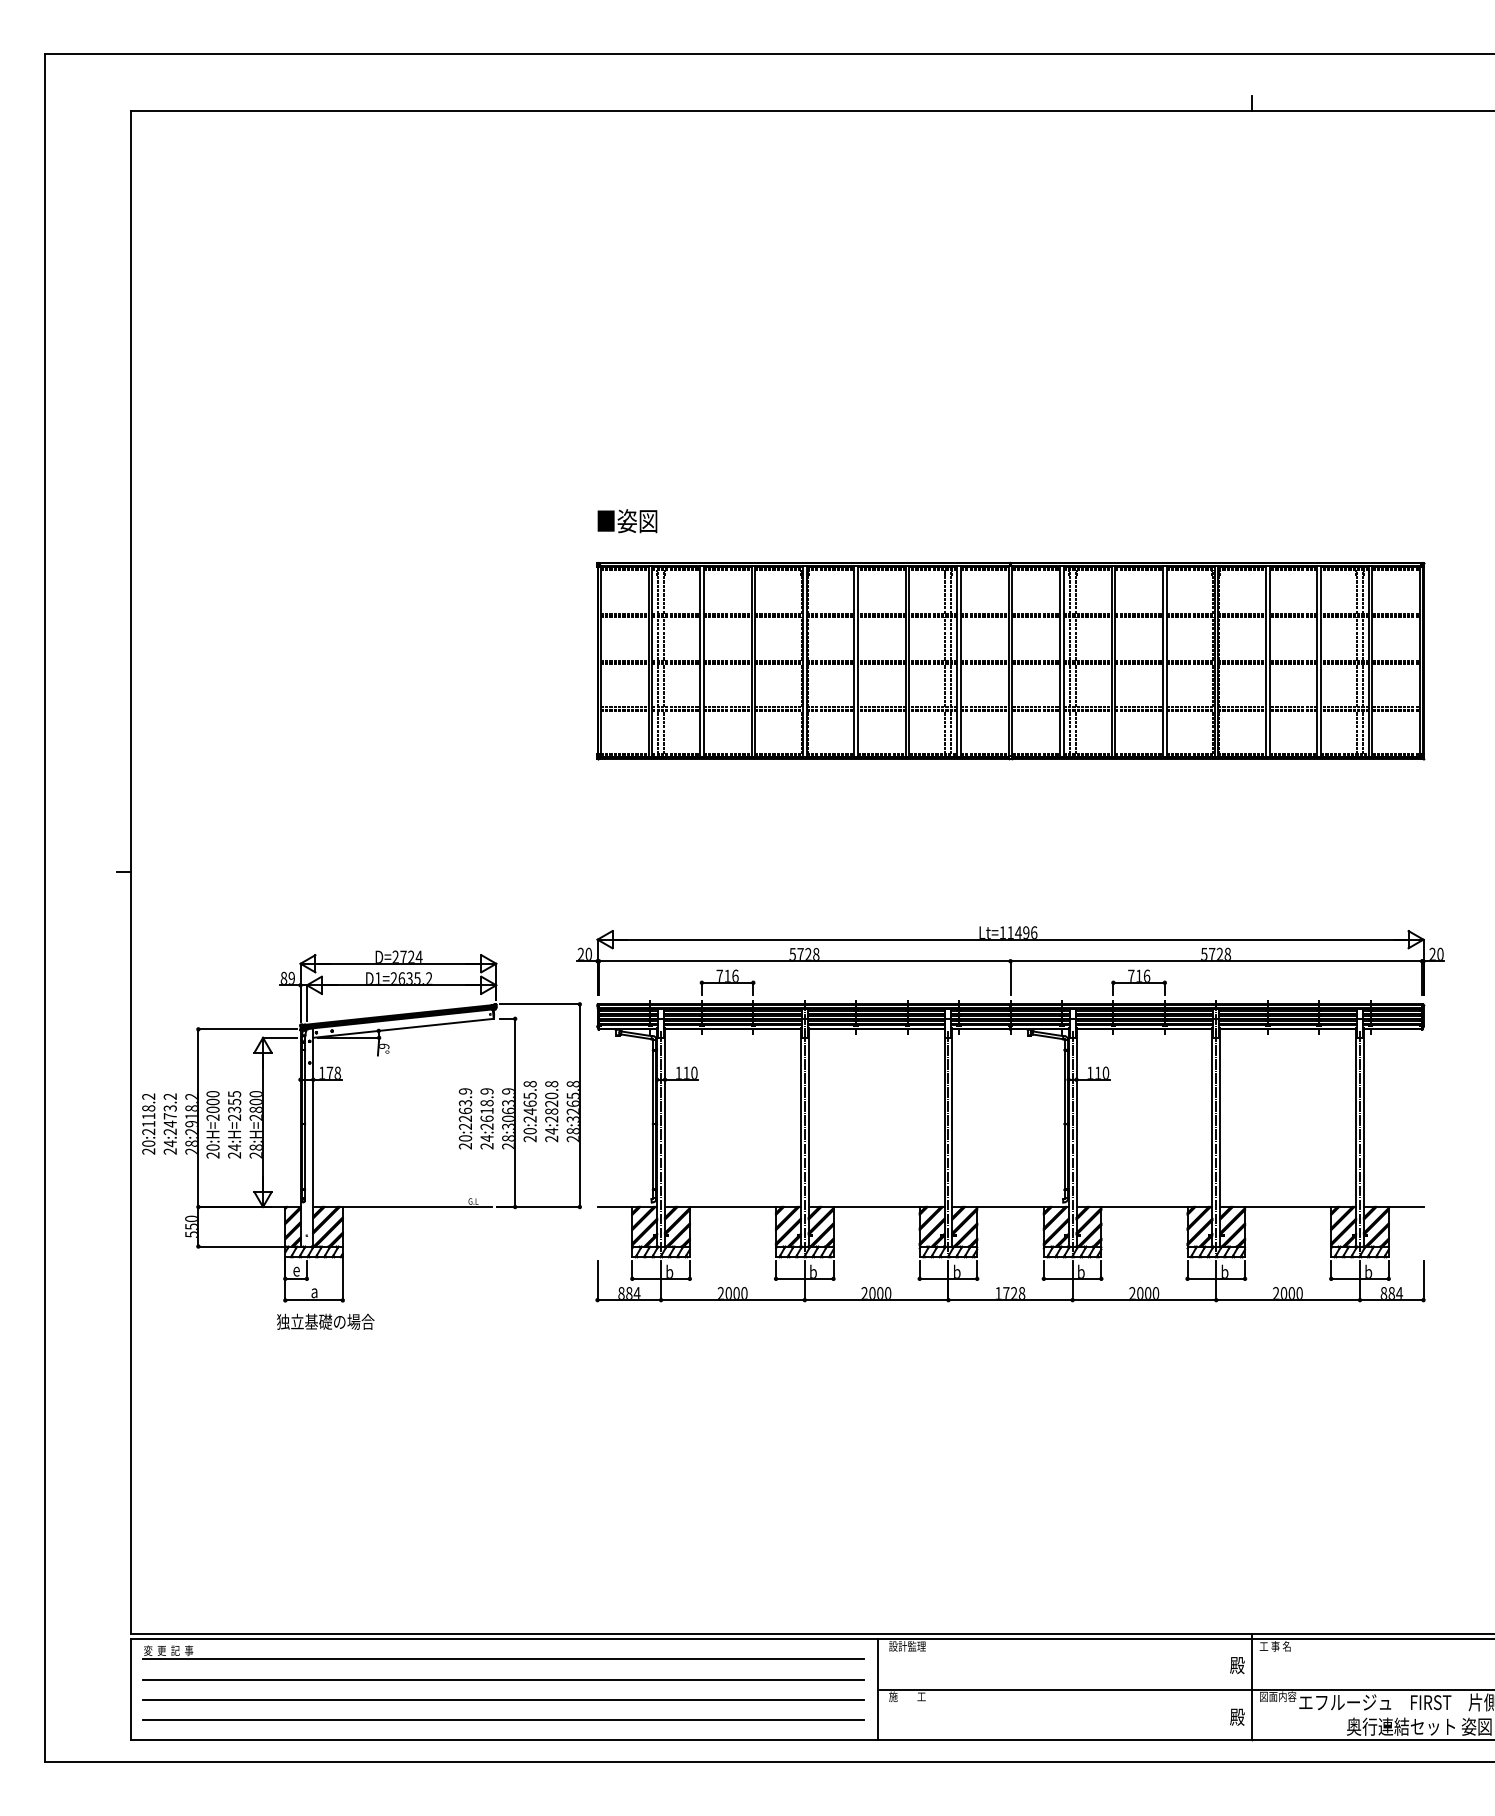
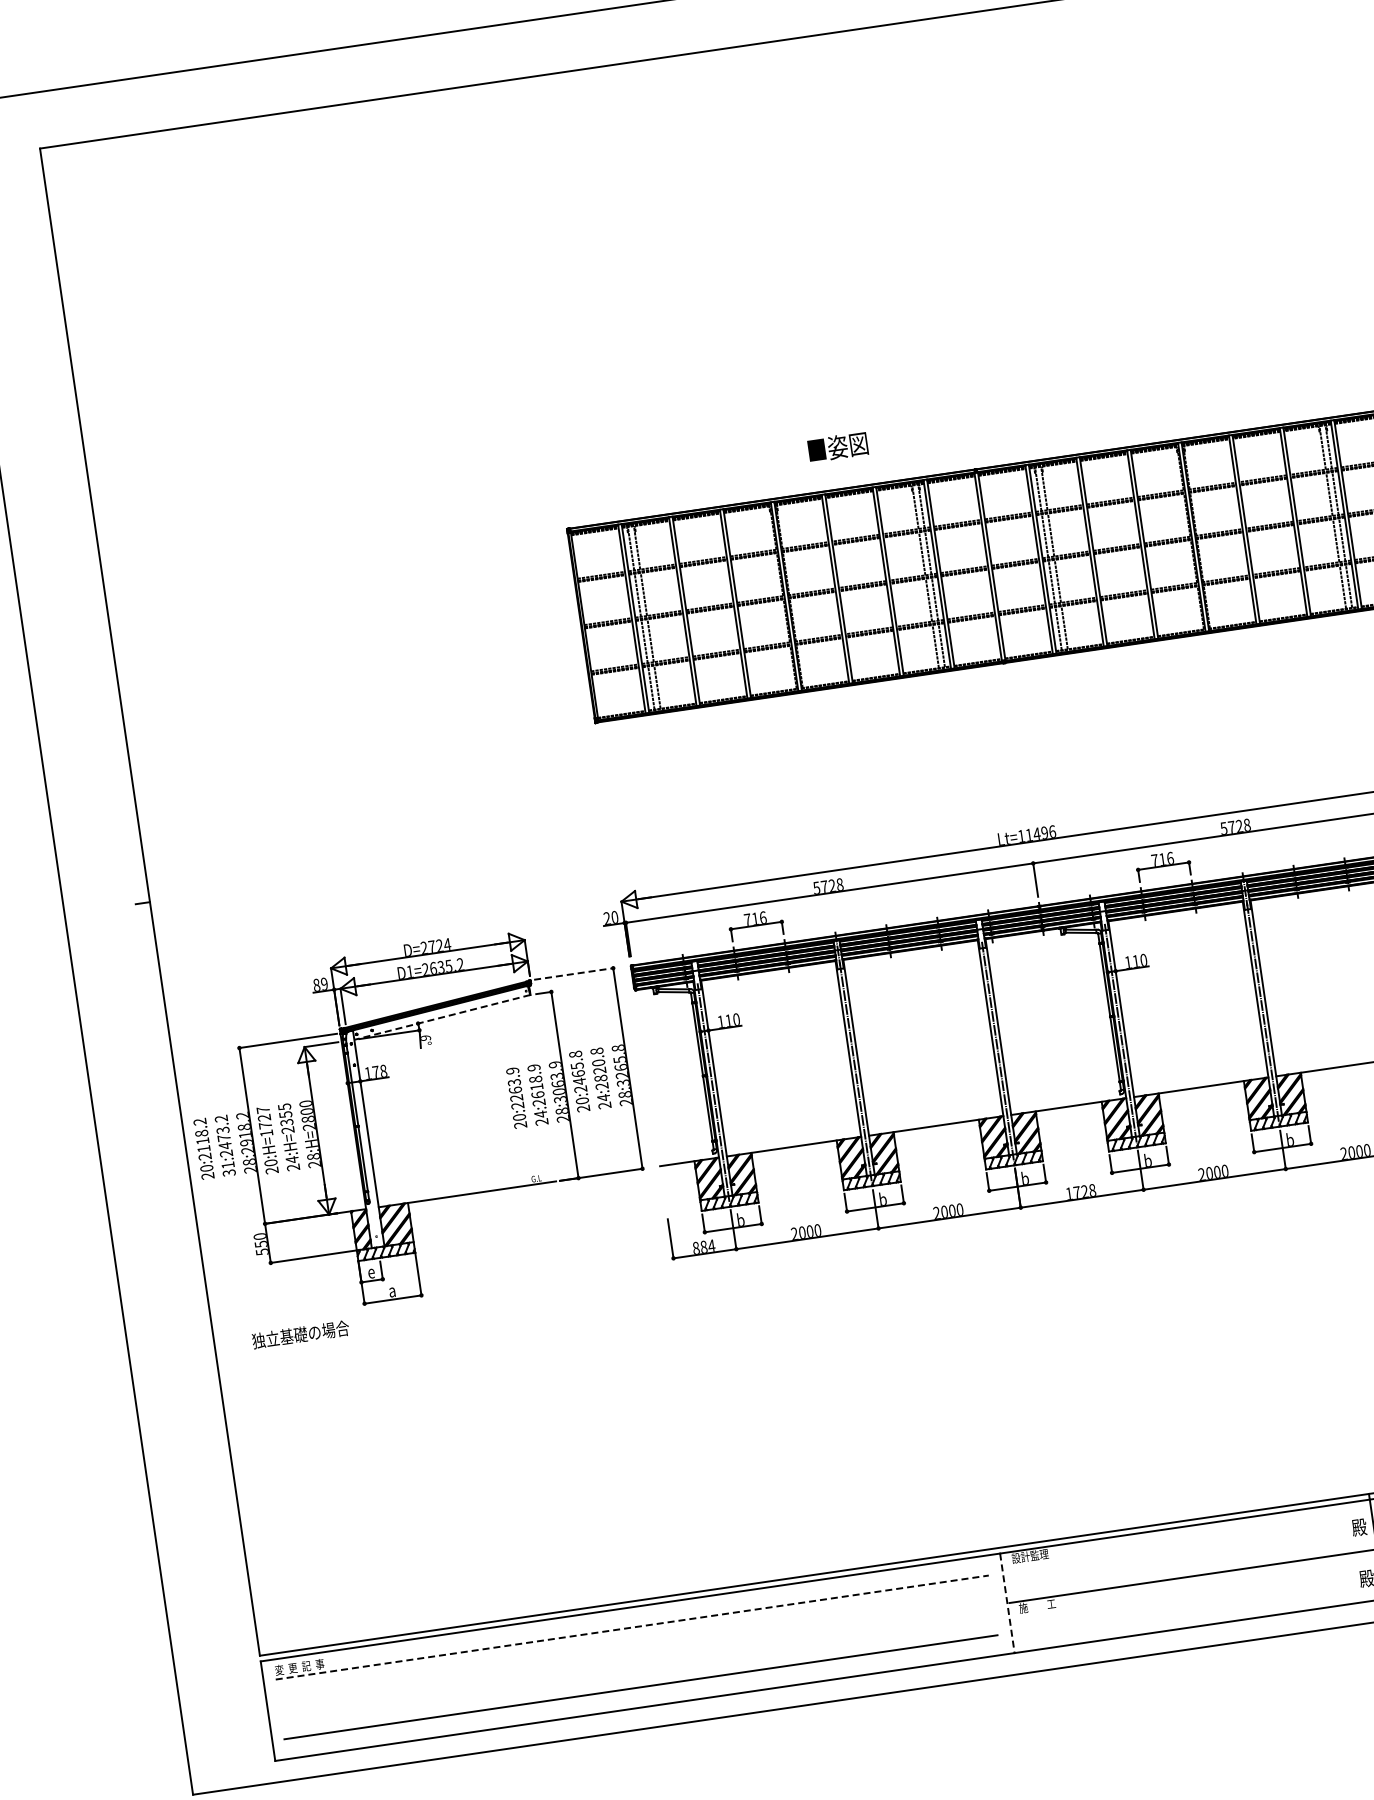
text: (627, 521) -> (838, 447), moved
line: (540, 1004) -> (574, 974), solid -> dashed
line: (403, 1028) -> (442, 1017), solid -> dashed
text: (212, 1105) -> (264, 1121), 20:H=2000 -> 20:H=1727
text: (169, 1147) -> (227, 1169), 24:2473.2 -> 31:2473.2
text: (325, 1321) -> (300, 1334), moved
line: (503, 1659) -> (632, 1627), solid -> dashed
line: (503, 1679) -> (635, 1647), removed
line: (878, 1690) -> (1007, 1604), solid -> dashed
line: (503, 1699) -> (638, 1667), removed

